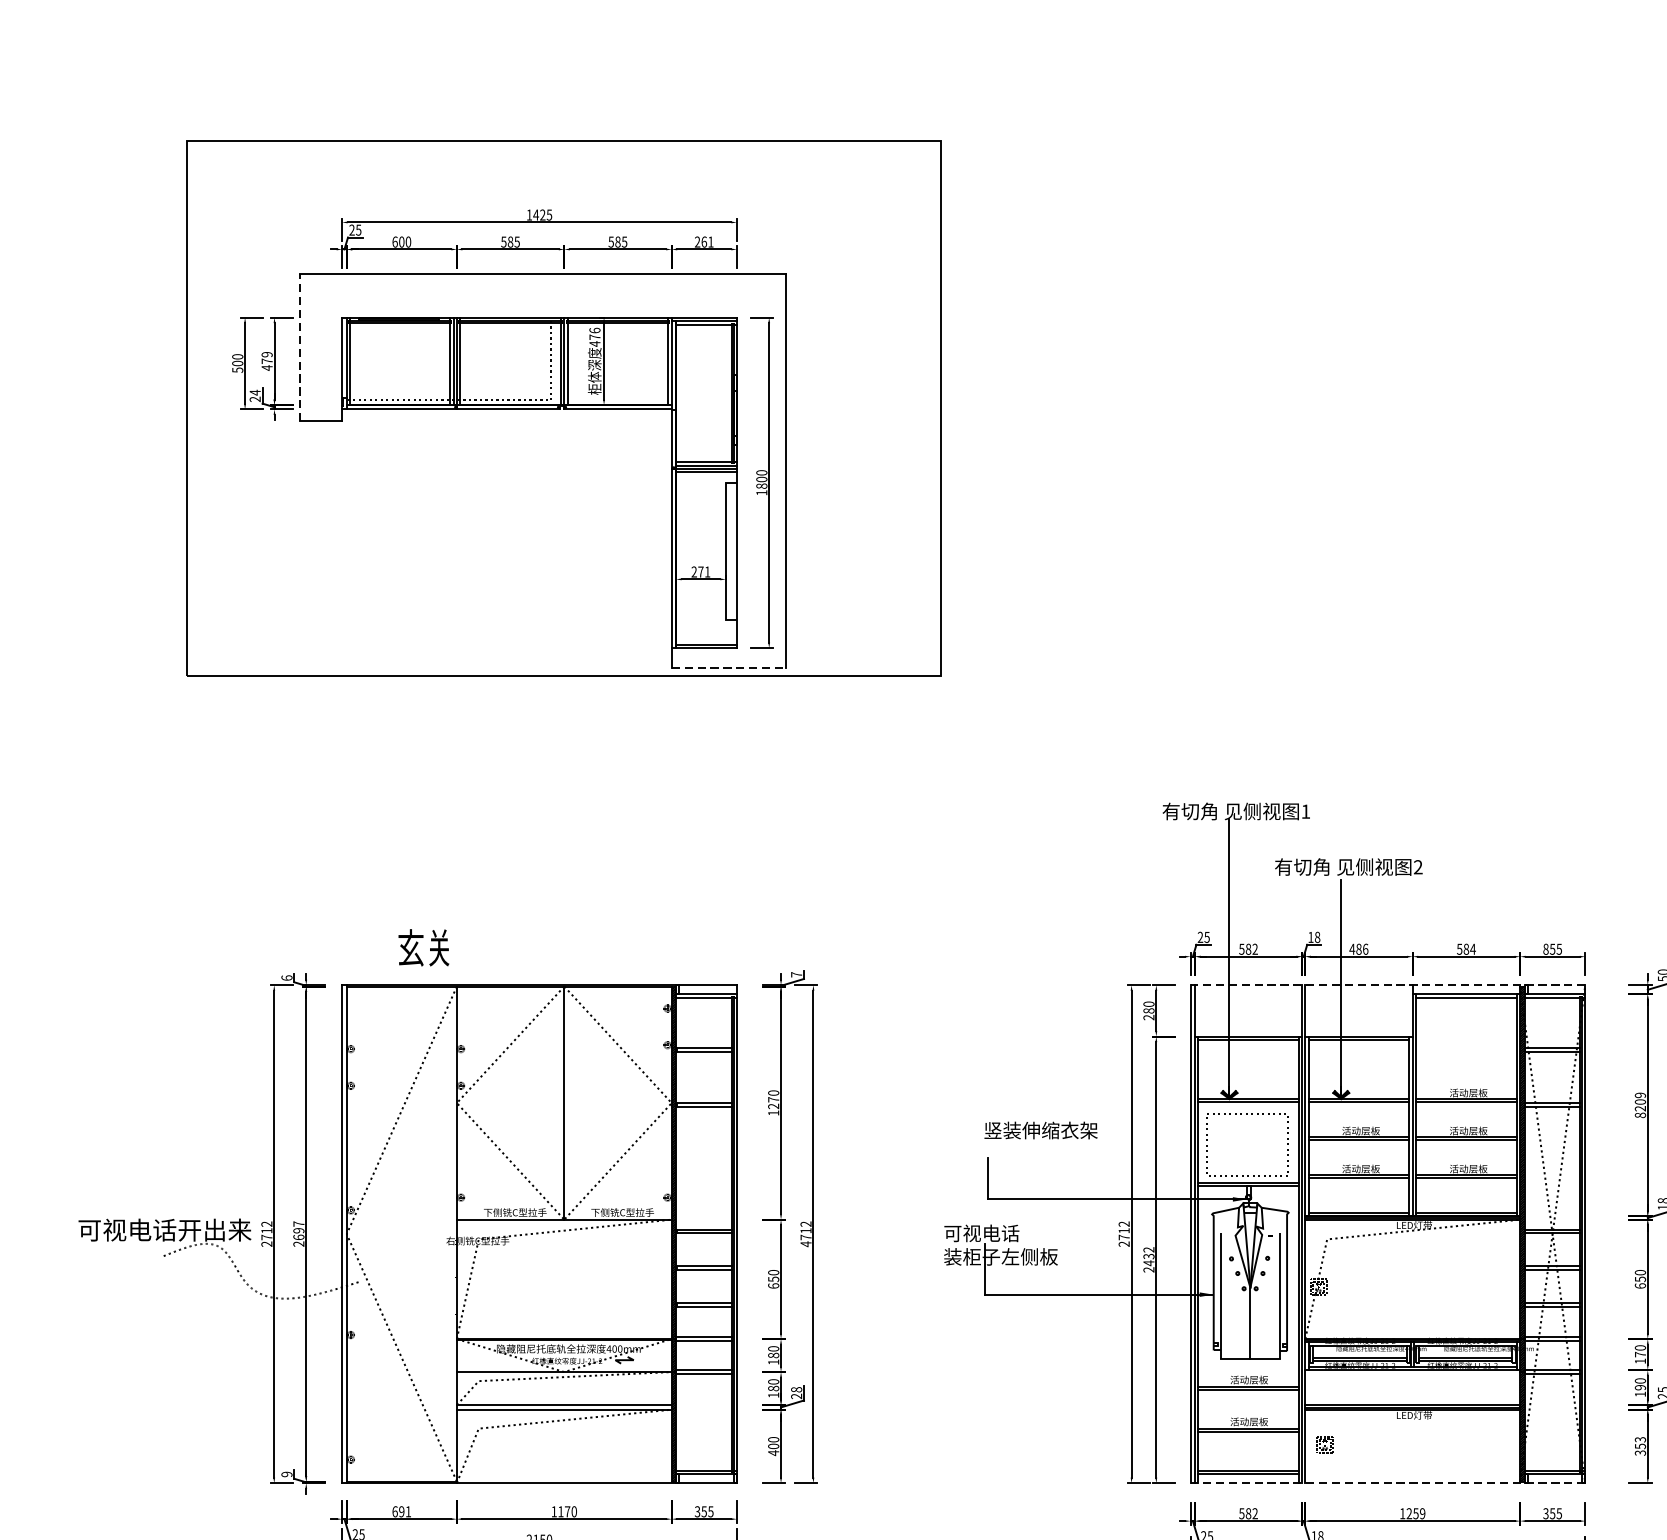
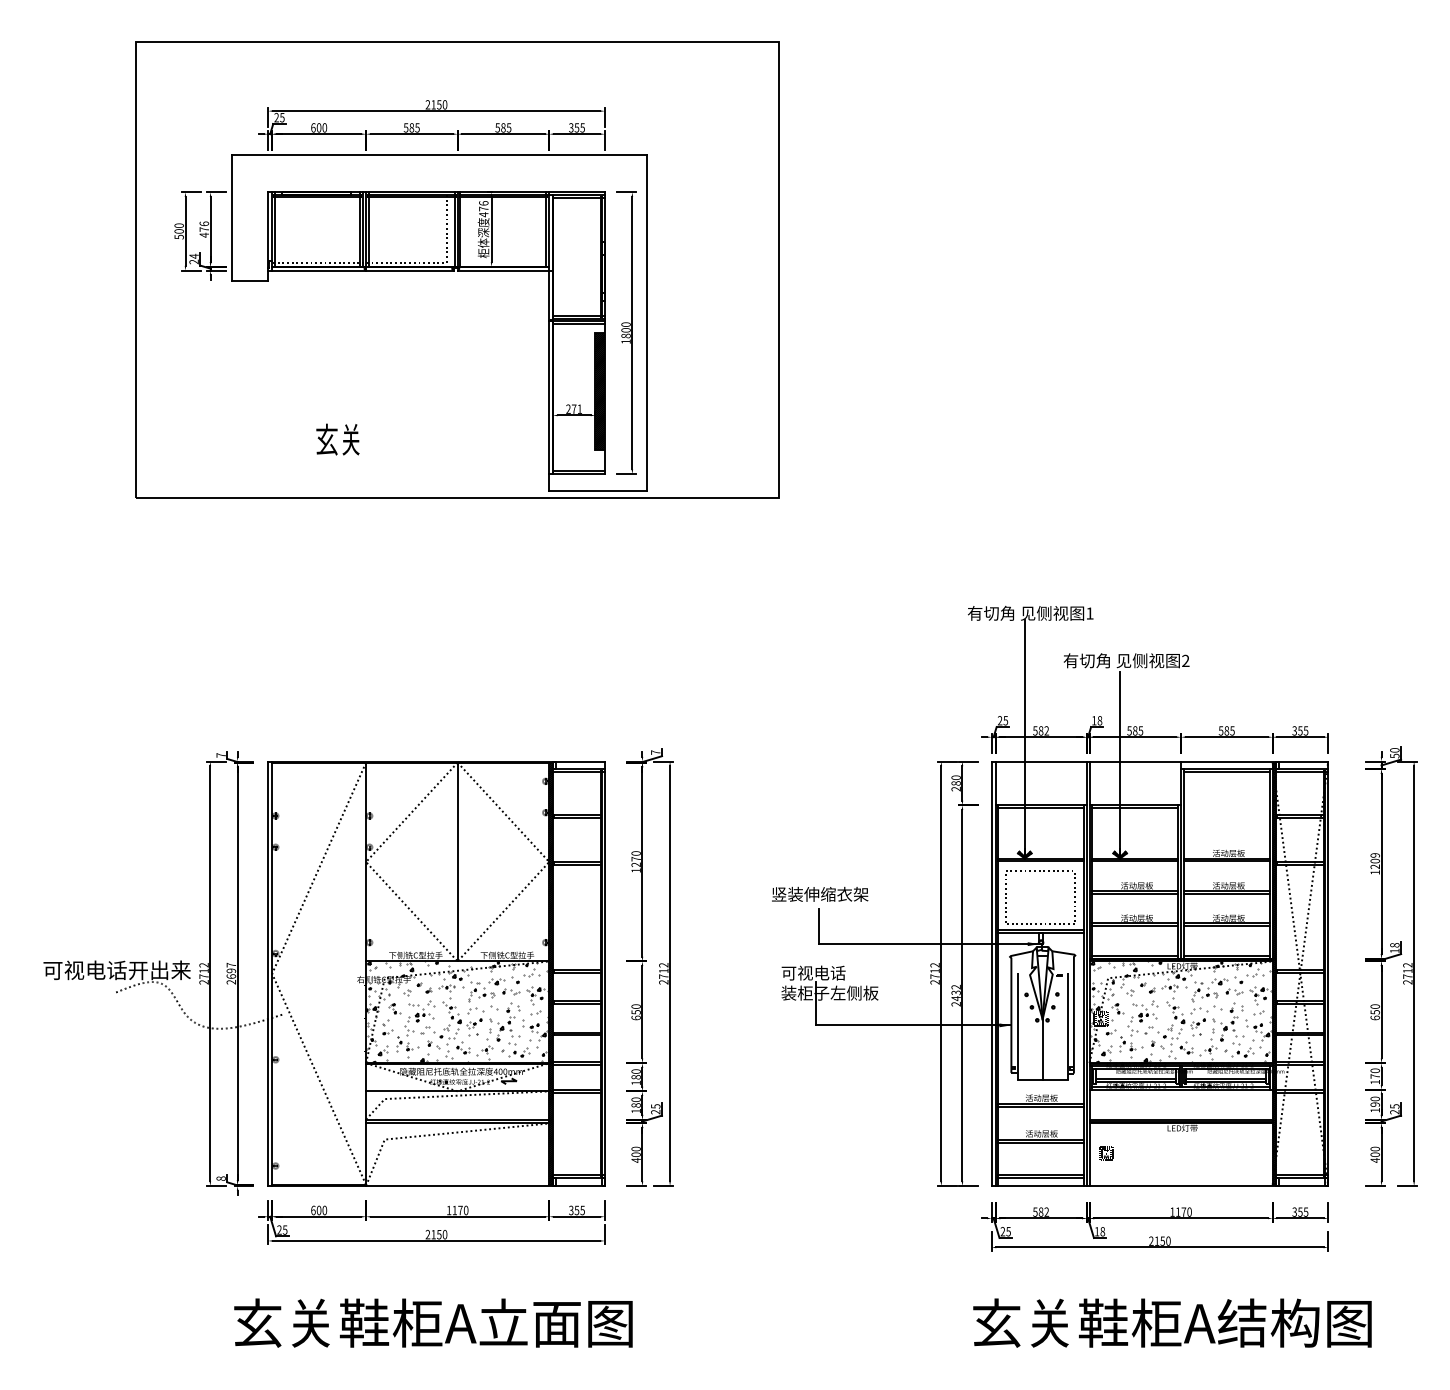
text: (539, 214) -> (436, 104), 1425 -> 2150
text: (703, 241) -> (576, 127), 261 -> 355
line: (300, 347) -> (232, 217), dashed -> solid
text: (267, 354) -> (204, 223), 479 -> 476
hatch: (730, 551) -> (599, 391), added
line: (729, 668) -> (598, 491), dashed -> solid
text: (423, 947) -> (337, 439), moved
text: (1359, 948) -> (1135, 730), 486 -> 585
text: (1473, 948) -> (1232, 730), 584 -> 585
text: (1545, 948) -> (1294, 730), 855 -> 355
text: (286, 978) -> (220, 755), 6 -> 7
line: (1387, 985) -> (1159, 761), dashed -> solid
text: (1640, 1115) -> (1375, 872), 8209 -> 1209
text: (1041, 1129) -> (820, 893), moved
text: (805, 1243) -> (663, 981), 4712 -> 2712
hatch: (562, 1279) -> (456, 1012), added
hatch: (1412, 1279) -> (1180, 1012), added
text: (796, 1389) -> (655, 1106), 28 -> 25
text: (1640, 1446) -> (1375, 1154), 353 -> 400
text: (286, 1474) -> (220, 1178), 9 -> 8
line: (1387, 1483) -> (1159, 1186), dashed -> solid
text: (404, 1511) -> (321, 1210), 691 -> 600
text: (1415, 1512) -> (1183, 1211), 1259 -> 1170

